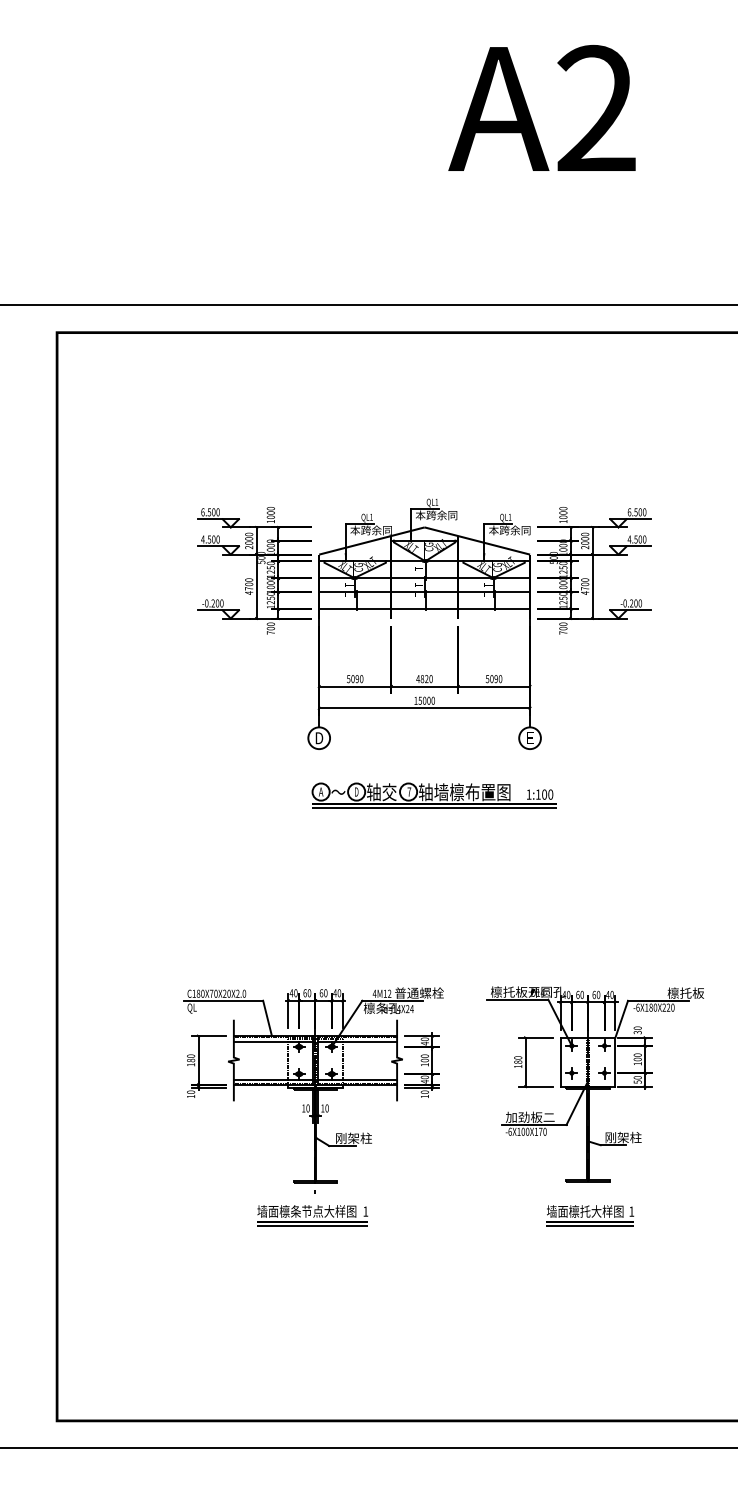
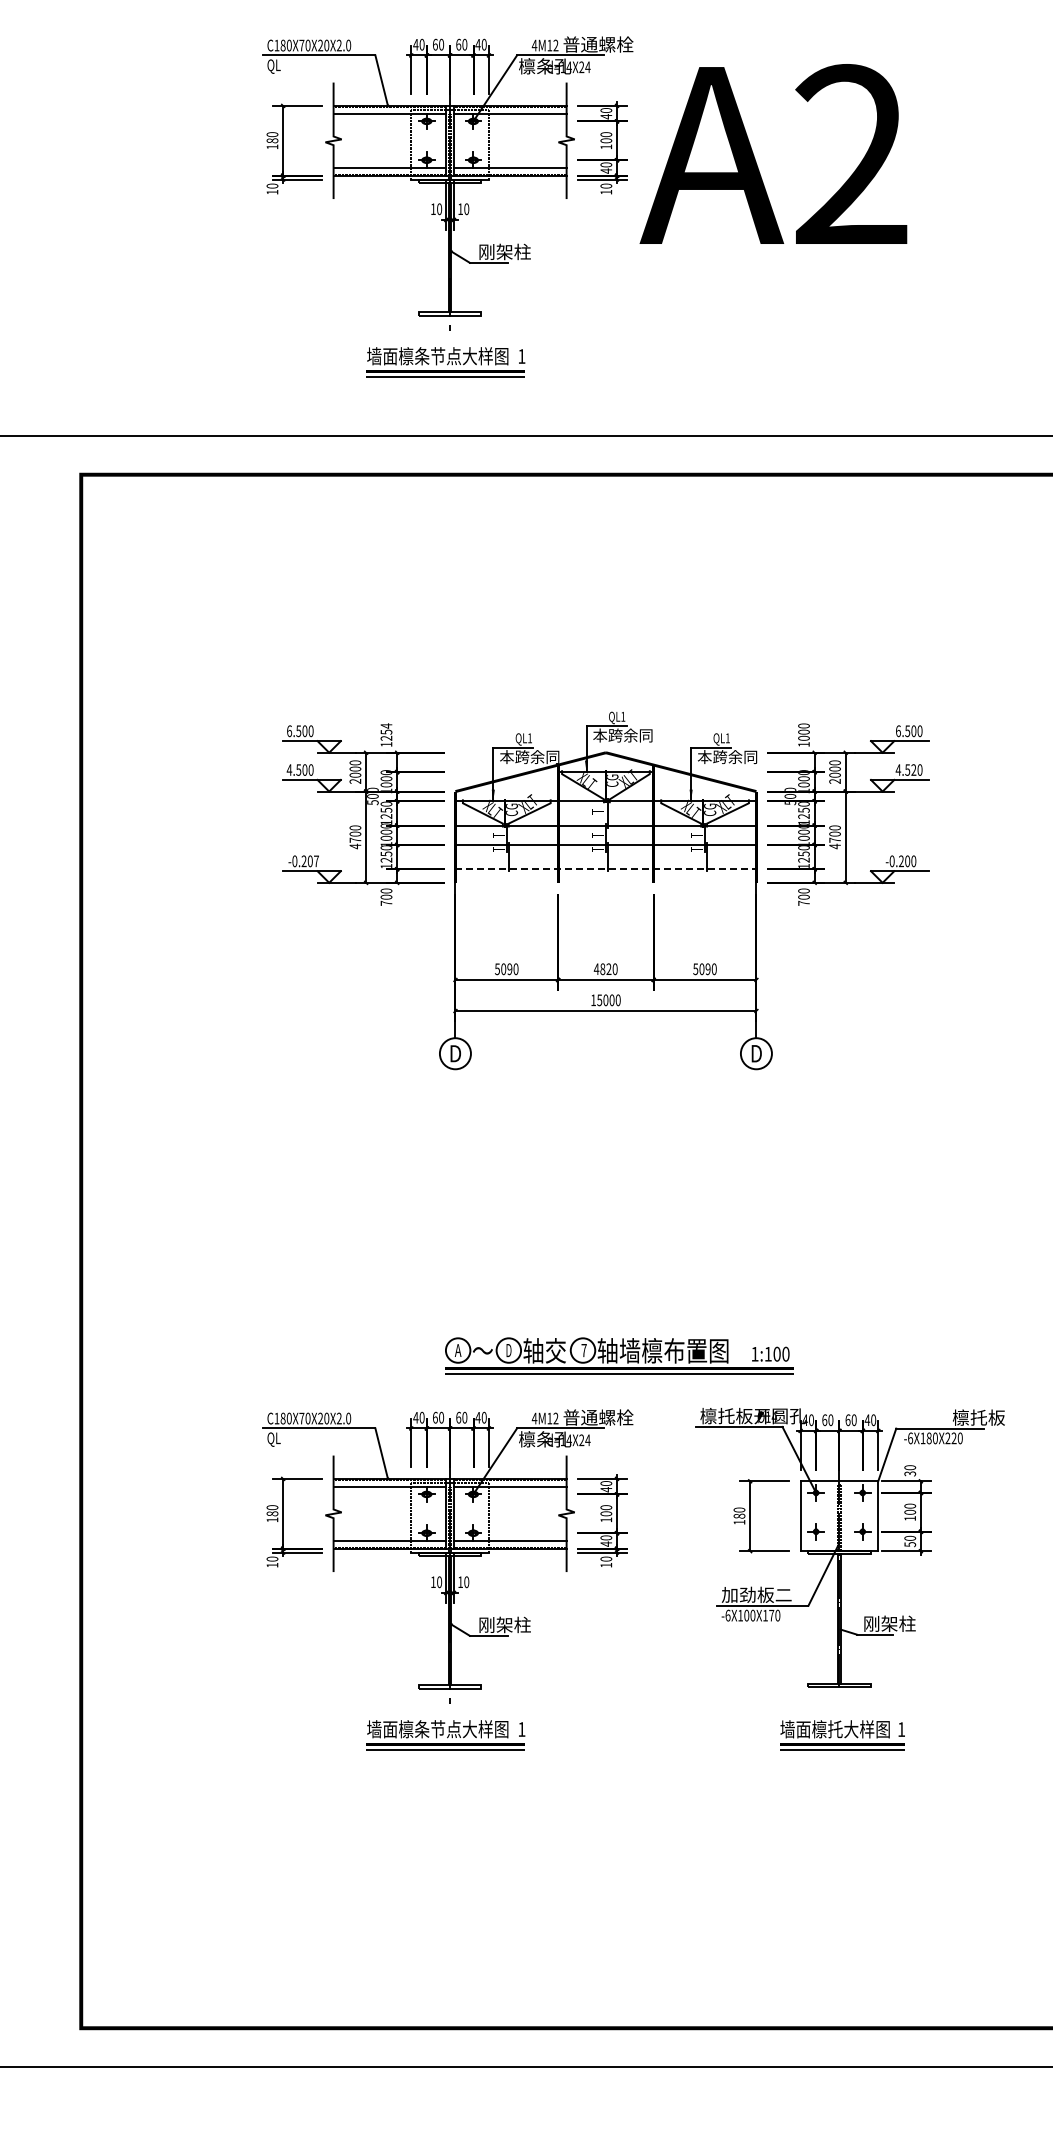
part: (313, 144) -> (447, 206), added
text: (270, 512) -> (386, 731), 1000 -> 1254
text: (640, 539) -> (913, 769), 4.500 -> 4.520
text: (221, 603) -> (316, 861), -0.200 -> -0.207
line: (425, 609) -> (606, 869), solid -> dashed
text: (530, 738) -> (756, 1053), E -> D
part: (434, 795) -> (619, 1355), moved

